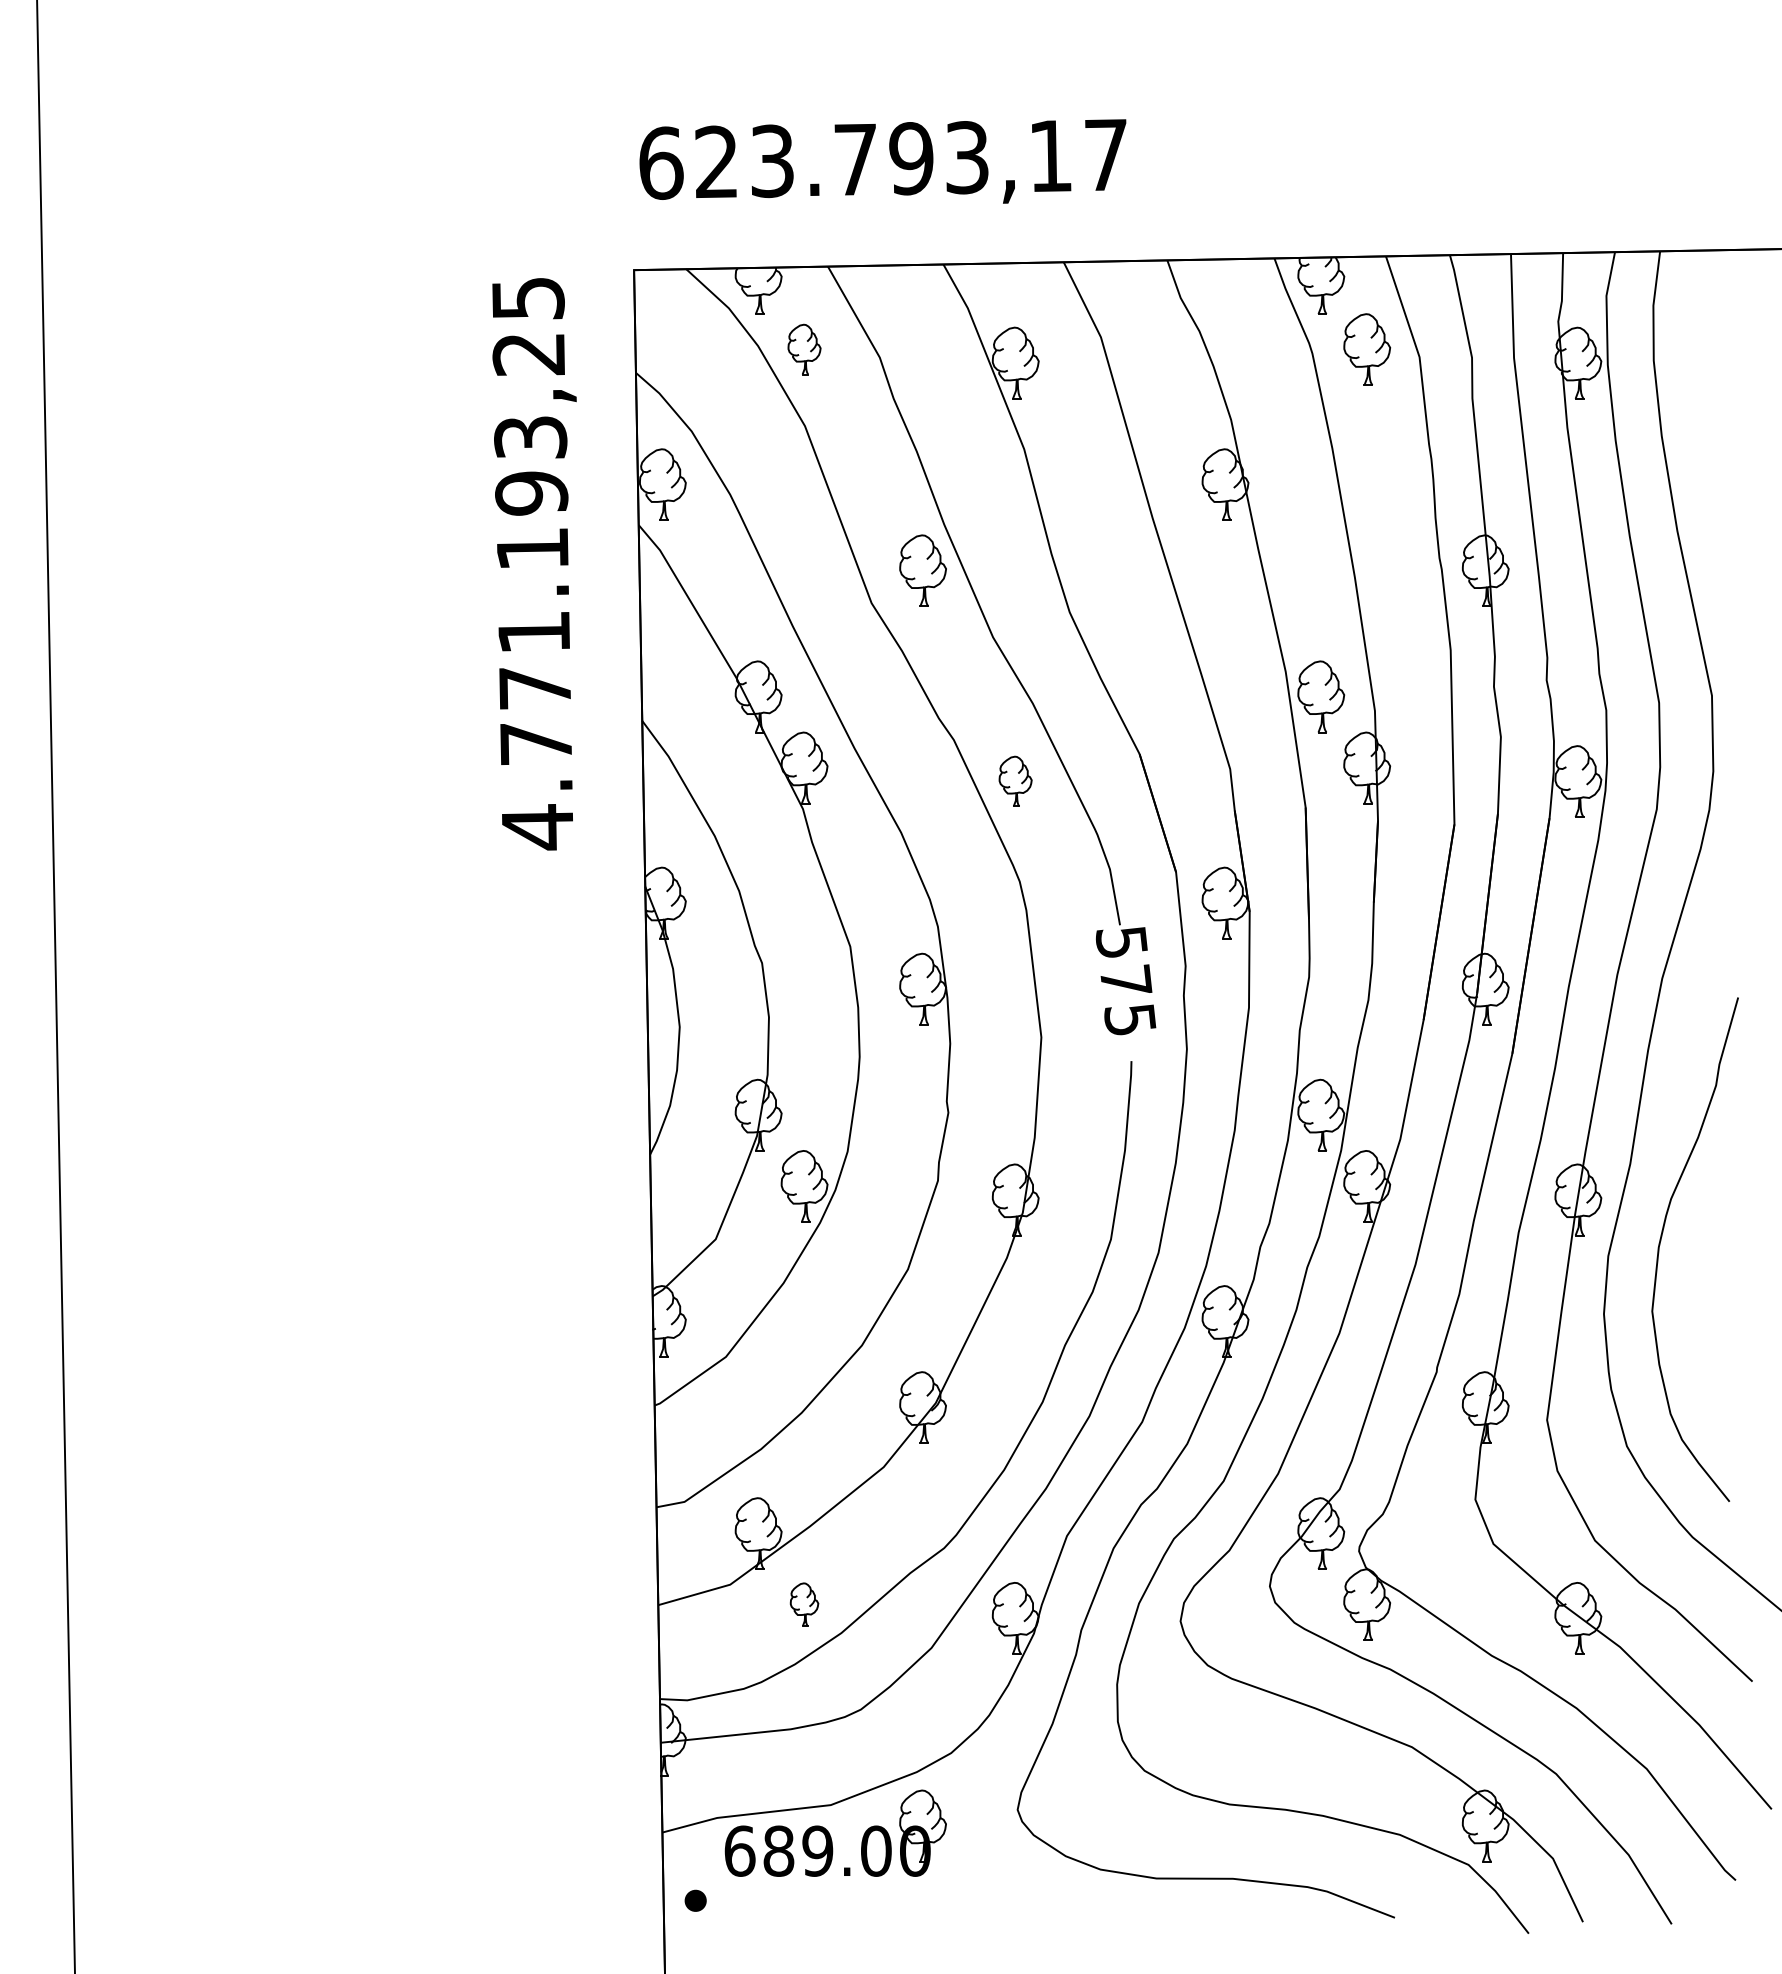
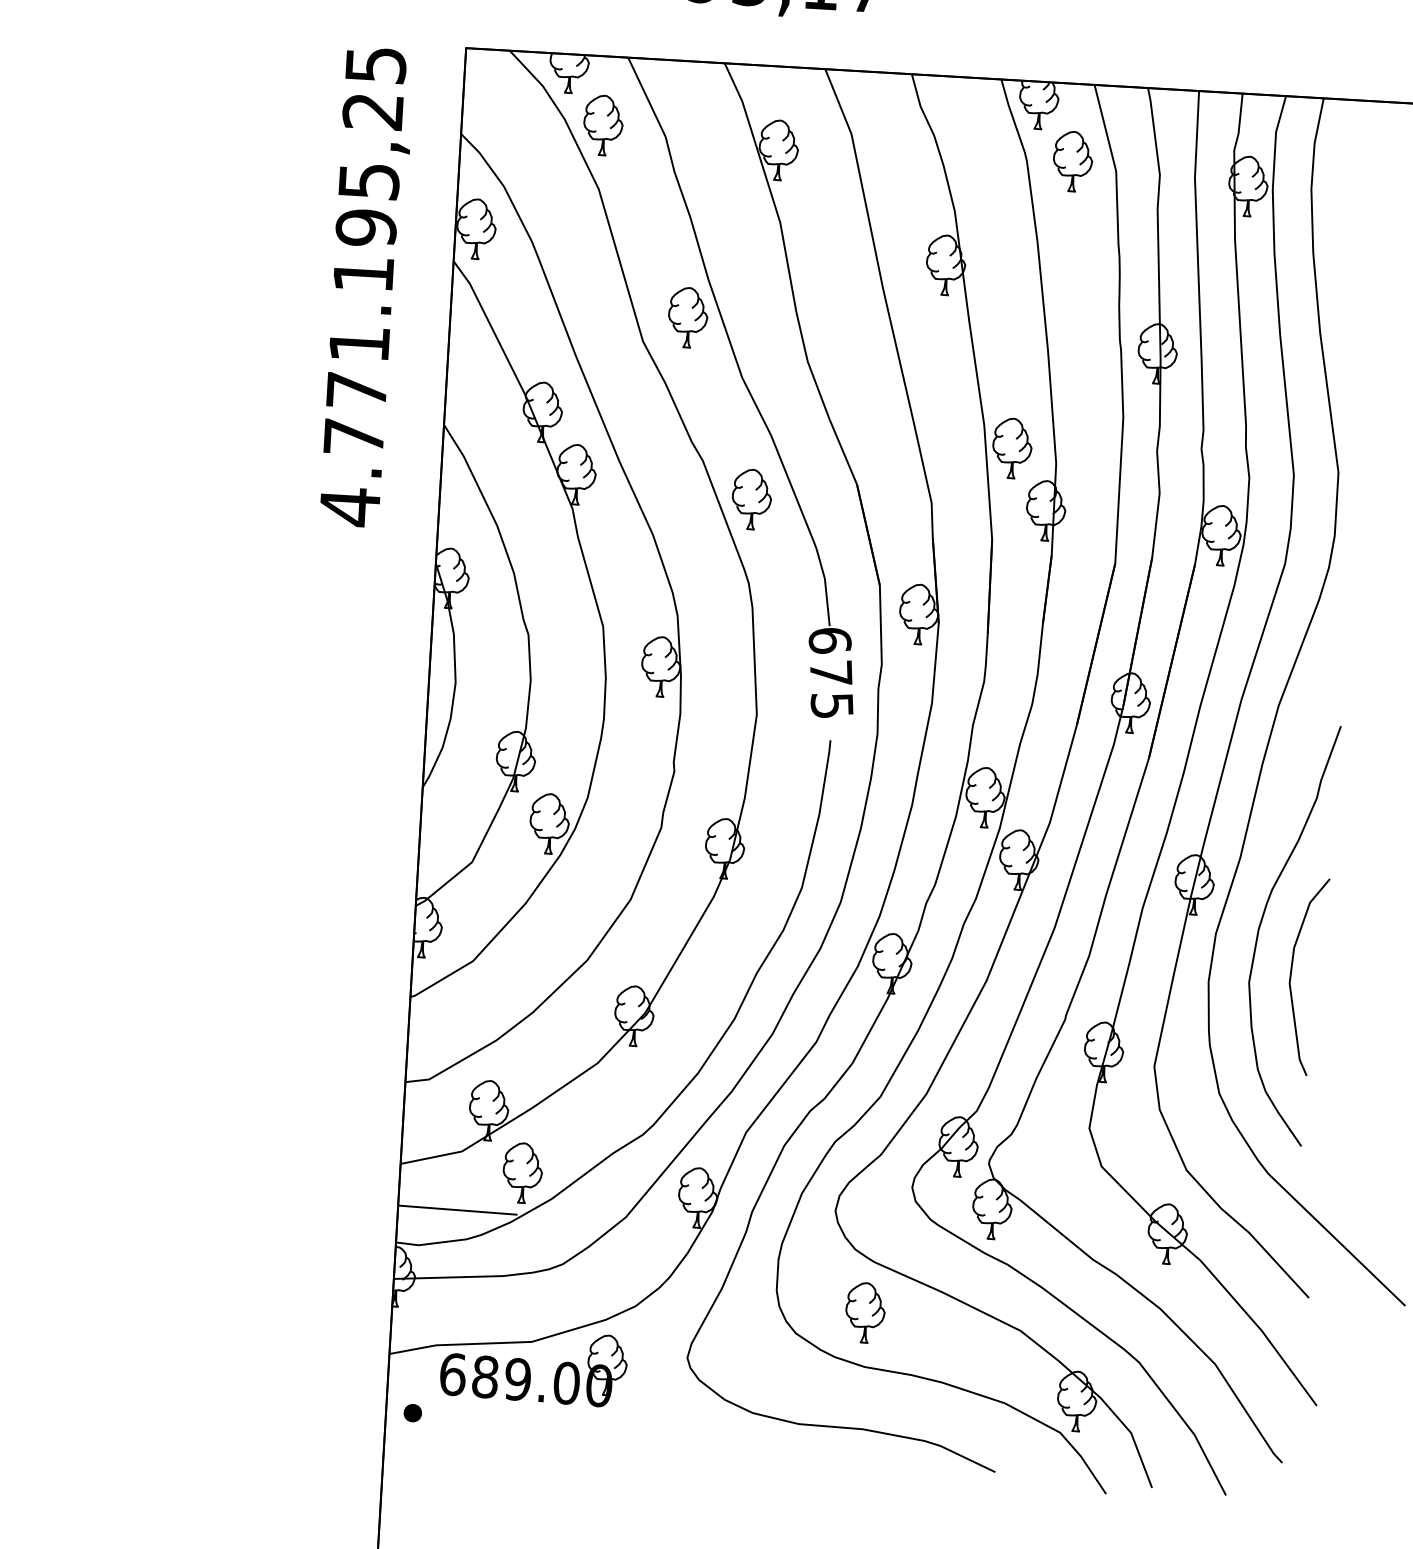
part: (804, 349) -> (603, 125), size x1.43
text: (530, 437) -> (368, 181), 4.771.193,25 -> 4.771.195,25
part: (1015, 781) -> (751, 499), size x1.43
text: (1121, 943) -> (829, 641), 575 -> 675
curve: (1702, 1297) -> (1291, 974), added
part: (804, 1604) -> (522, 1172), size x1.67
line: (730, 1654) -> (457, 1209), added
part: (1225, 1739) -> (865, 1312), added

